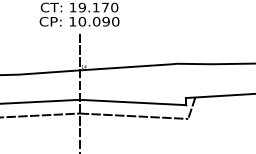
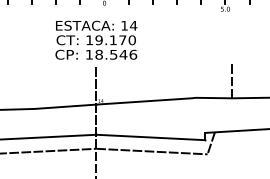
text: (99, 21) -> (116, 54), 10.090 -> 18.546
line: (212, 47) -> (232, 81), added

